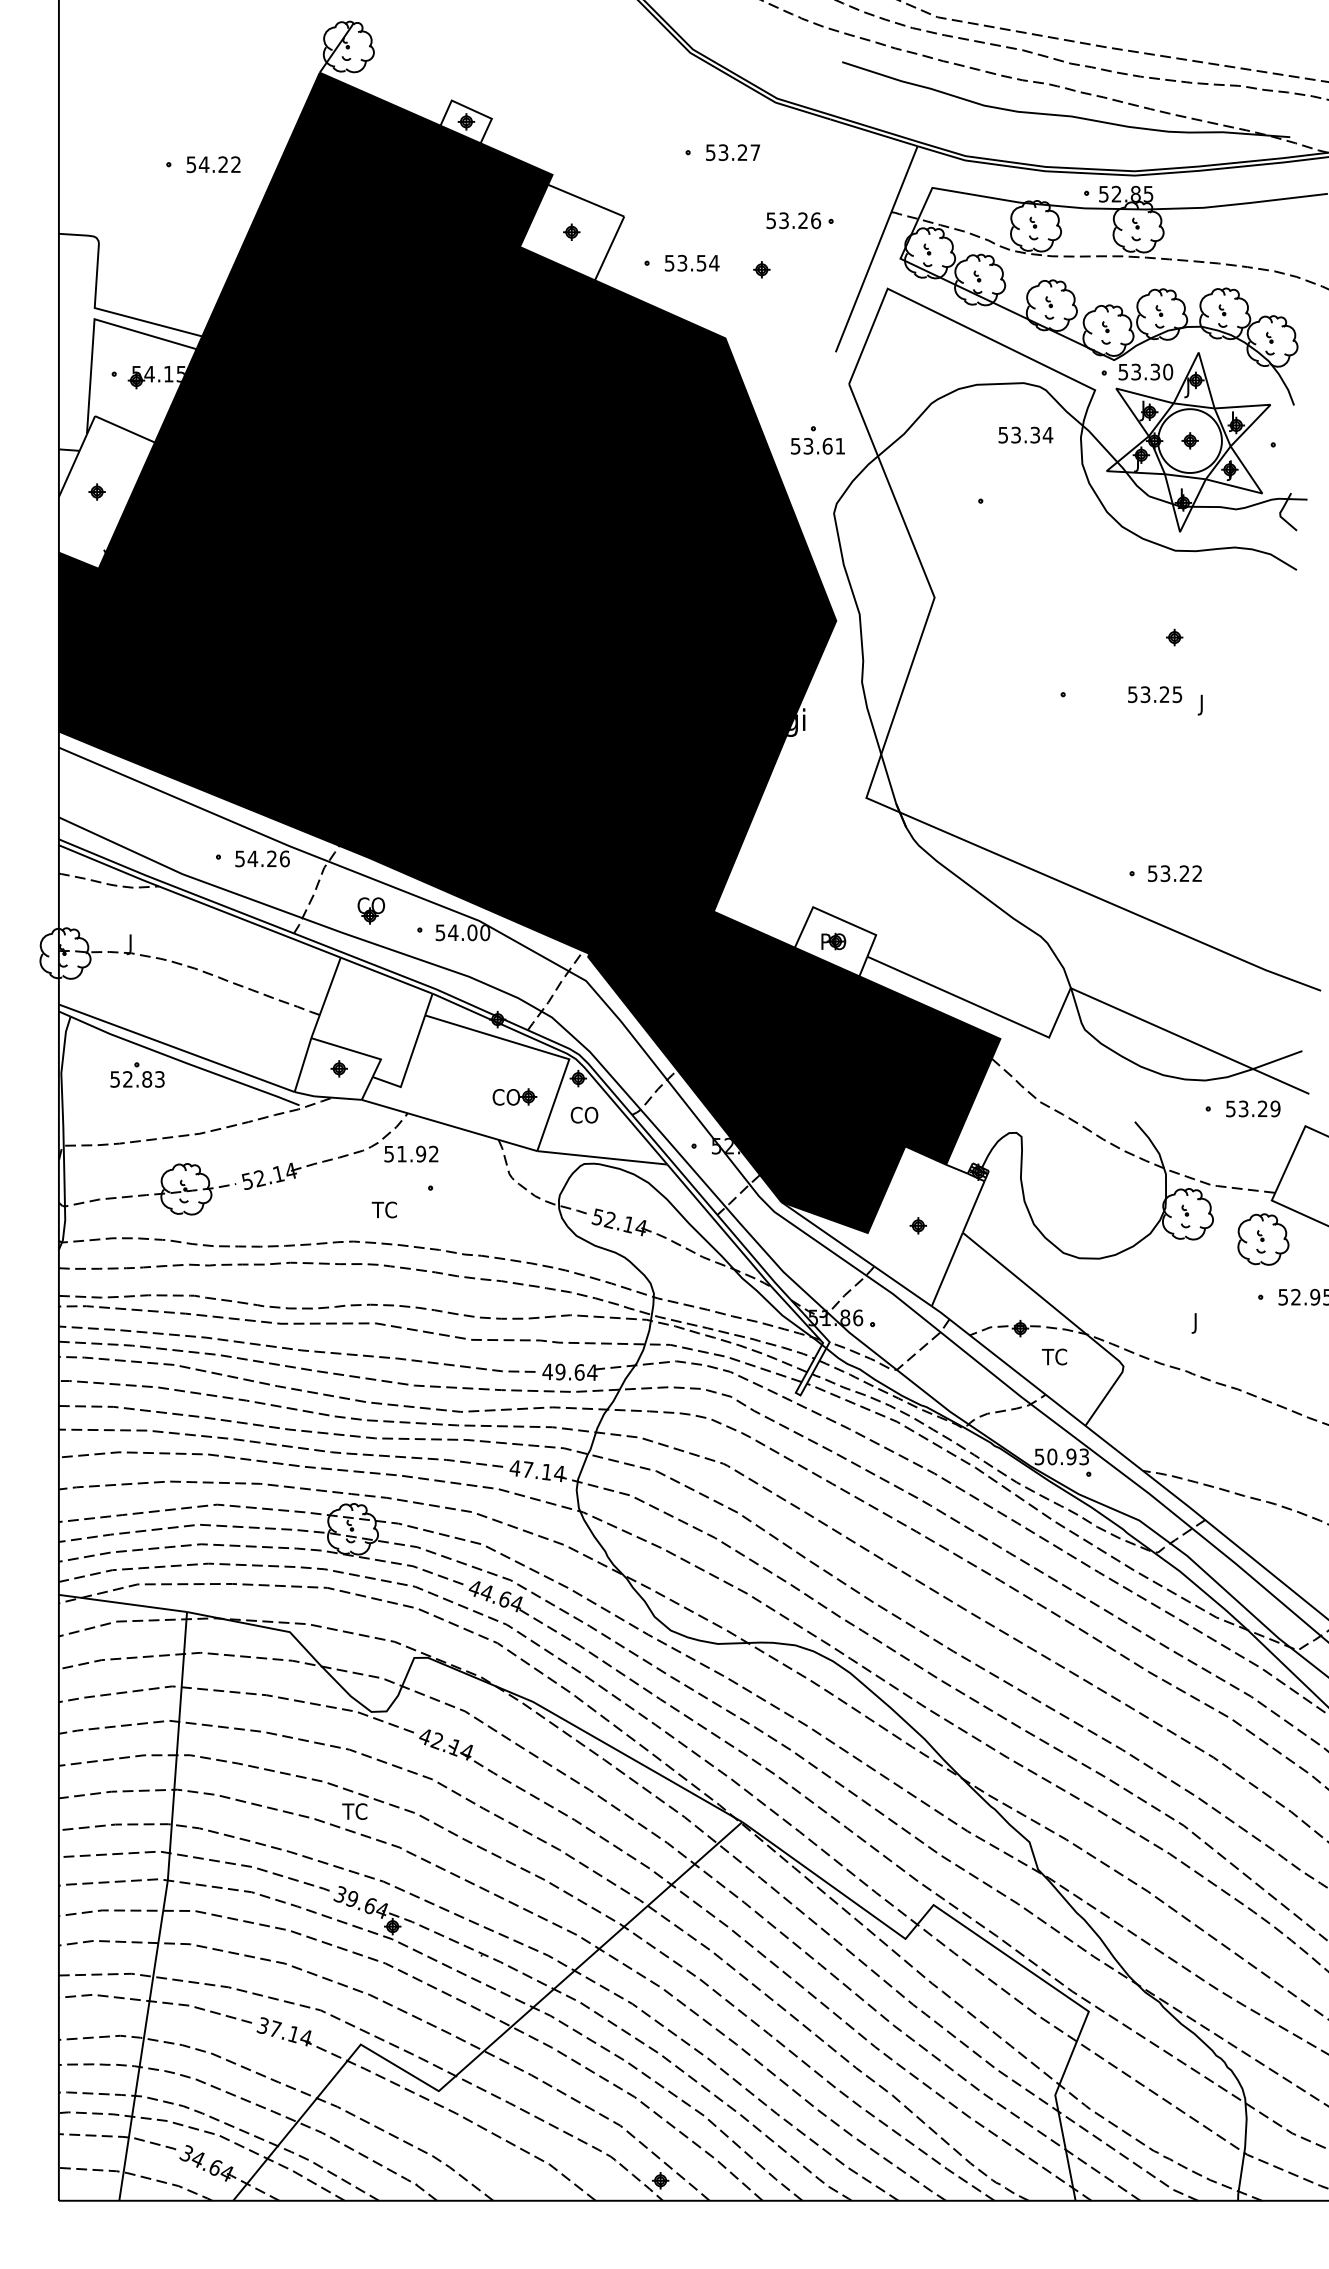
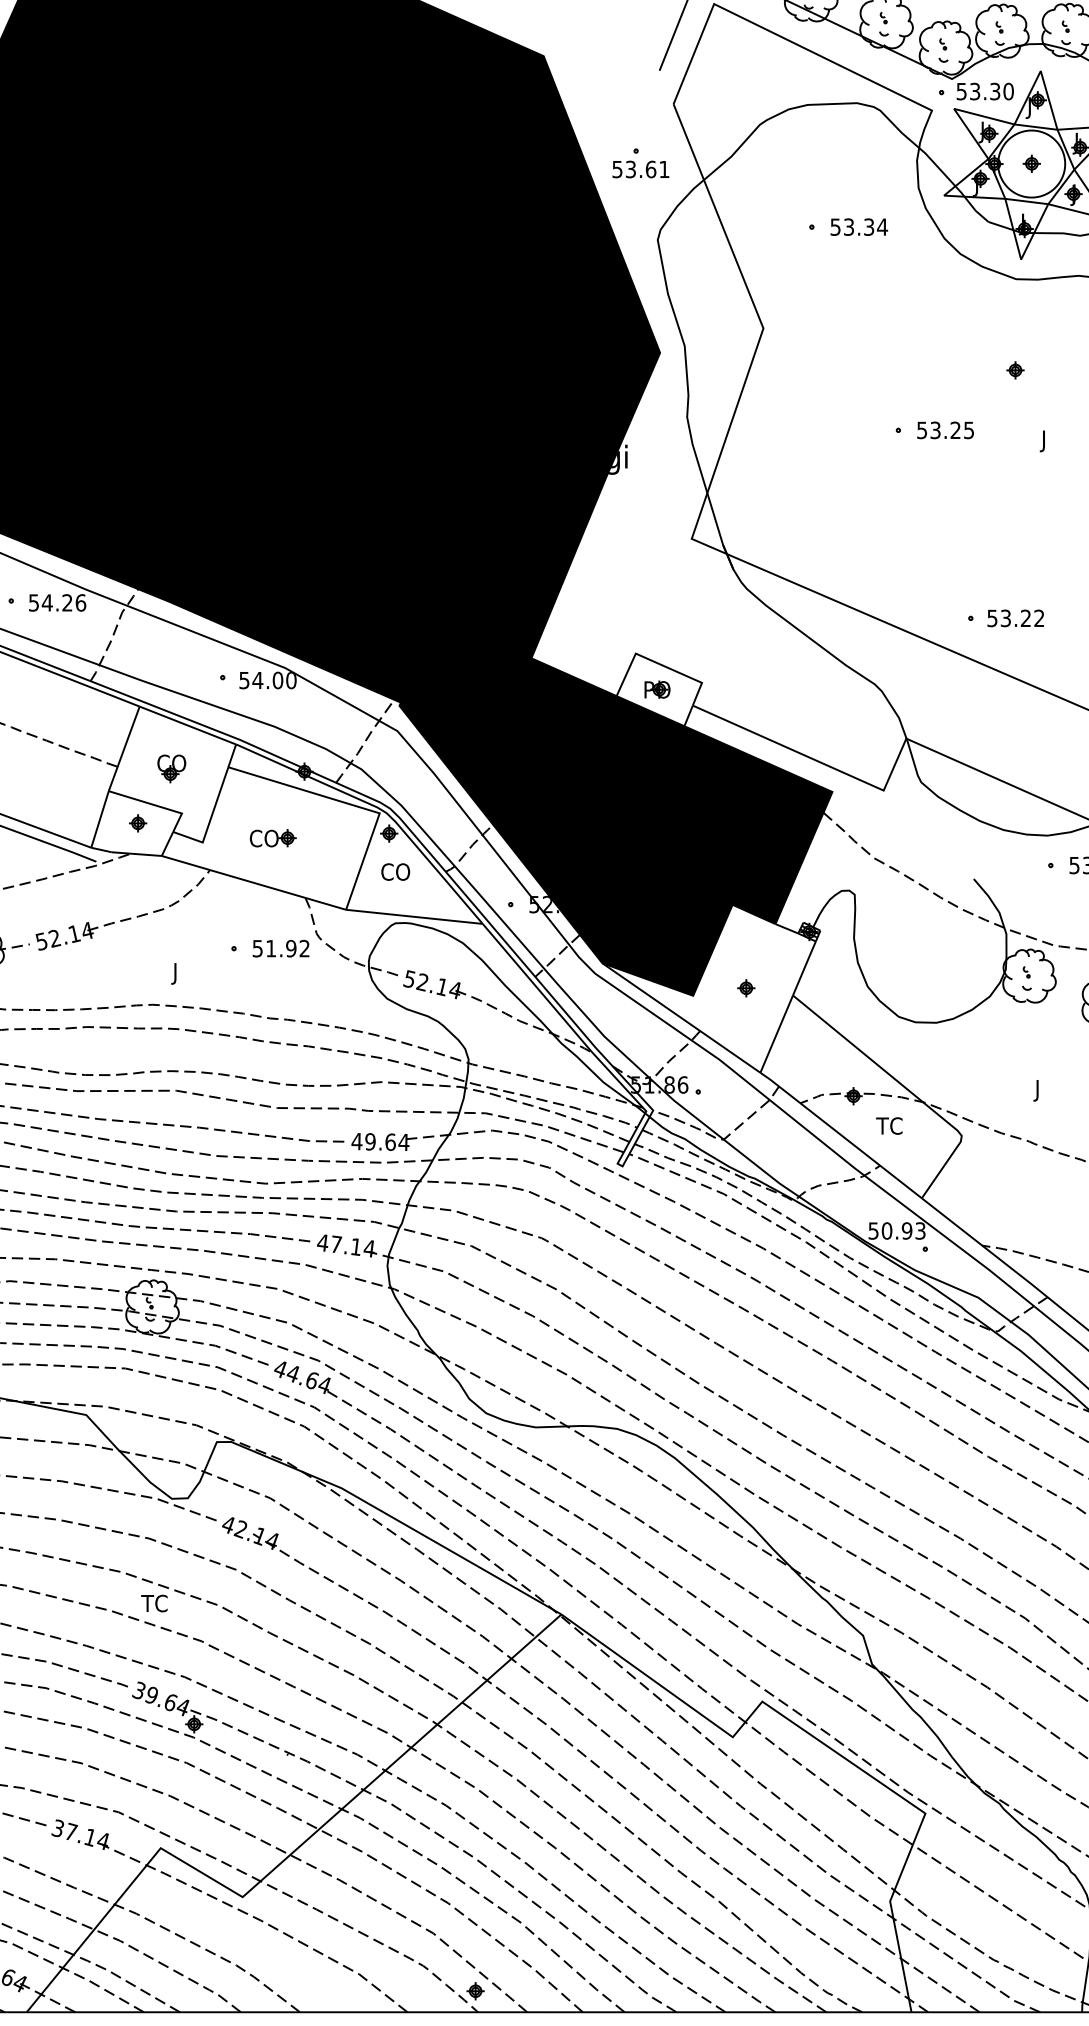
text: (1025, 434) -> (858, 226), moved
text: (1155, 694) -> (946, 430), moved
part: (371, 910) -> (171, 768), moved
part: (514, 1096) -> (272, 837), moved
text: (411, 1153) -> (281, 948), moved
text: (383, 1211) -> (184, 973), TC -> J

